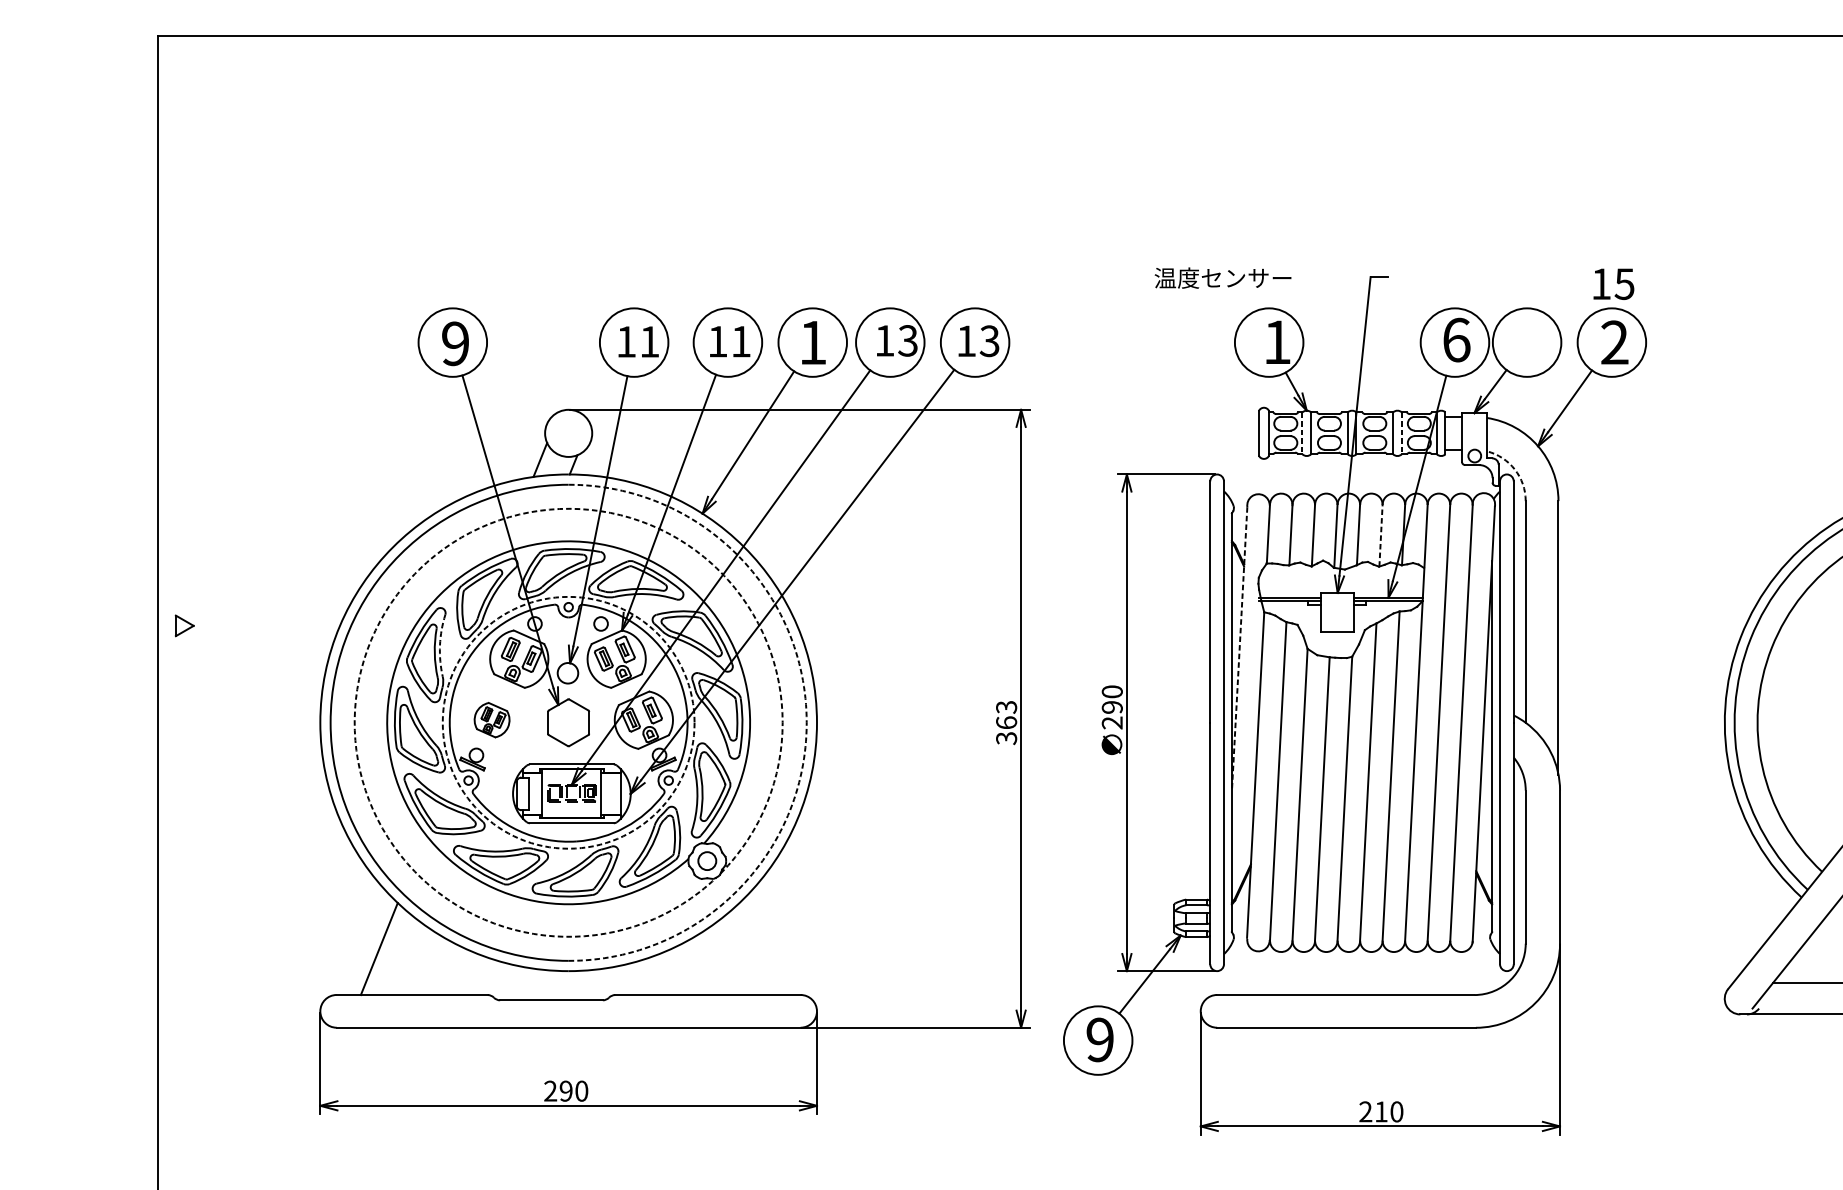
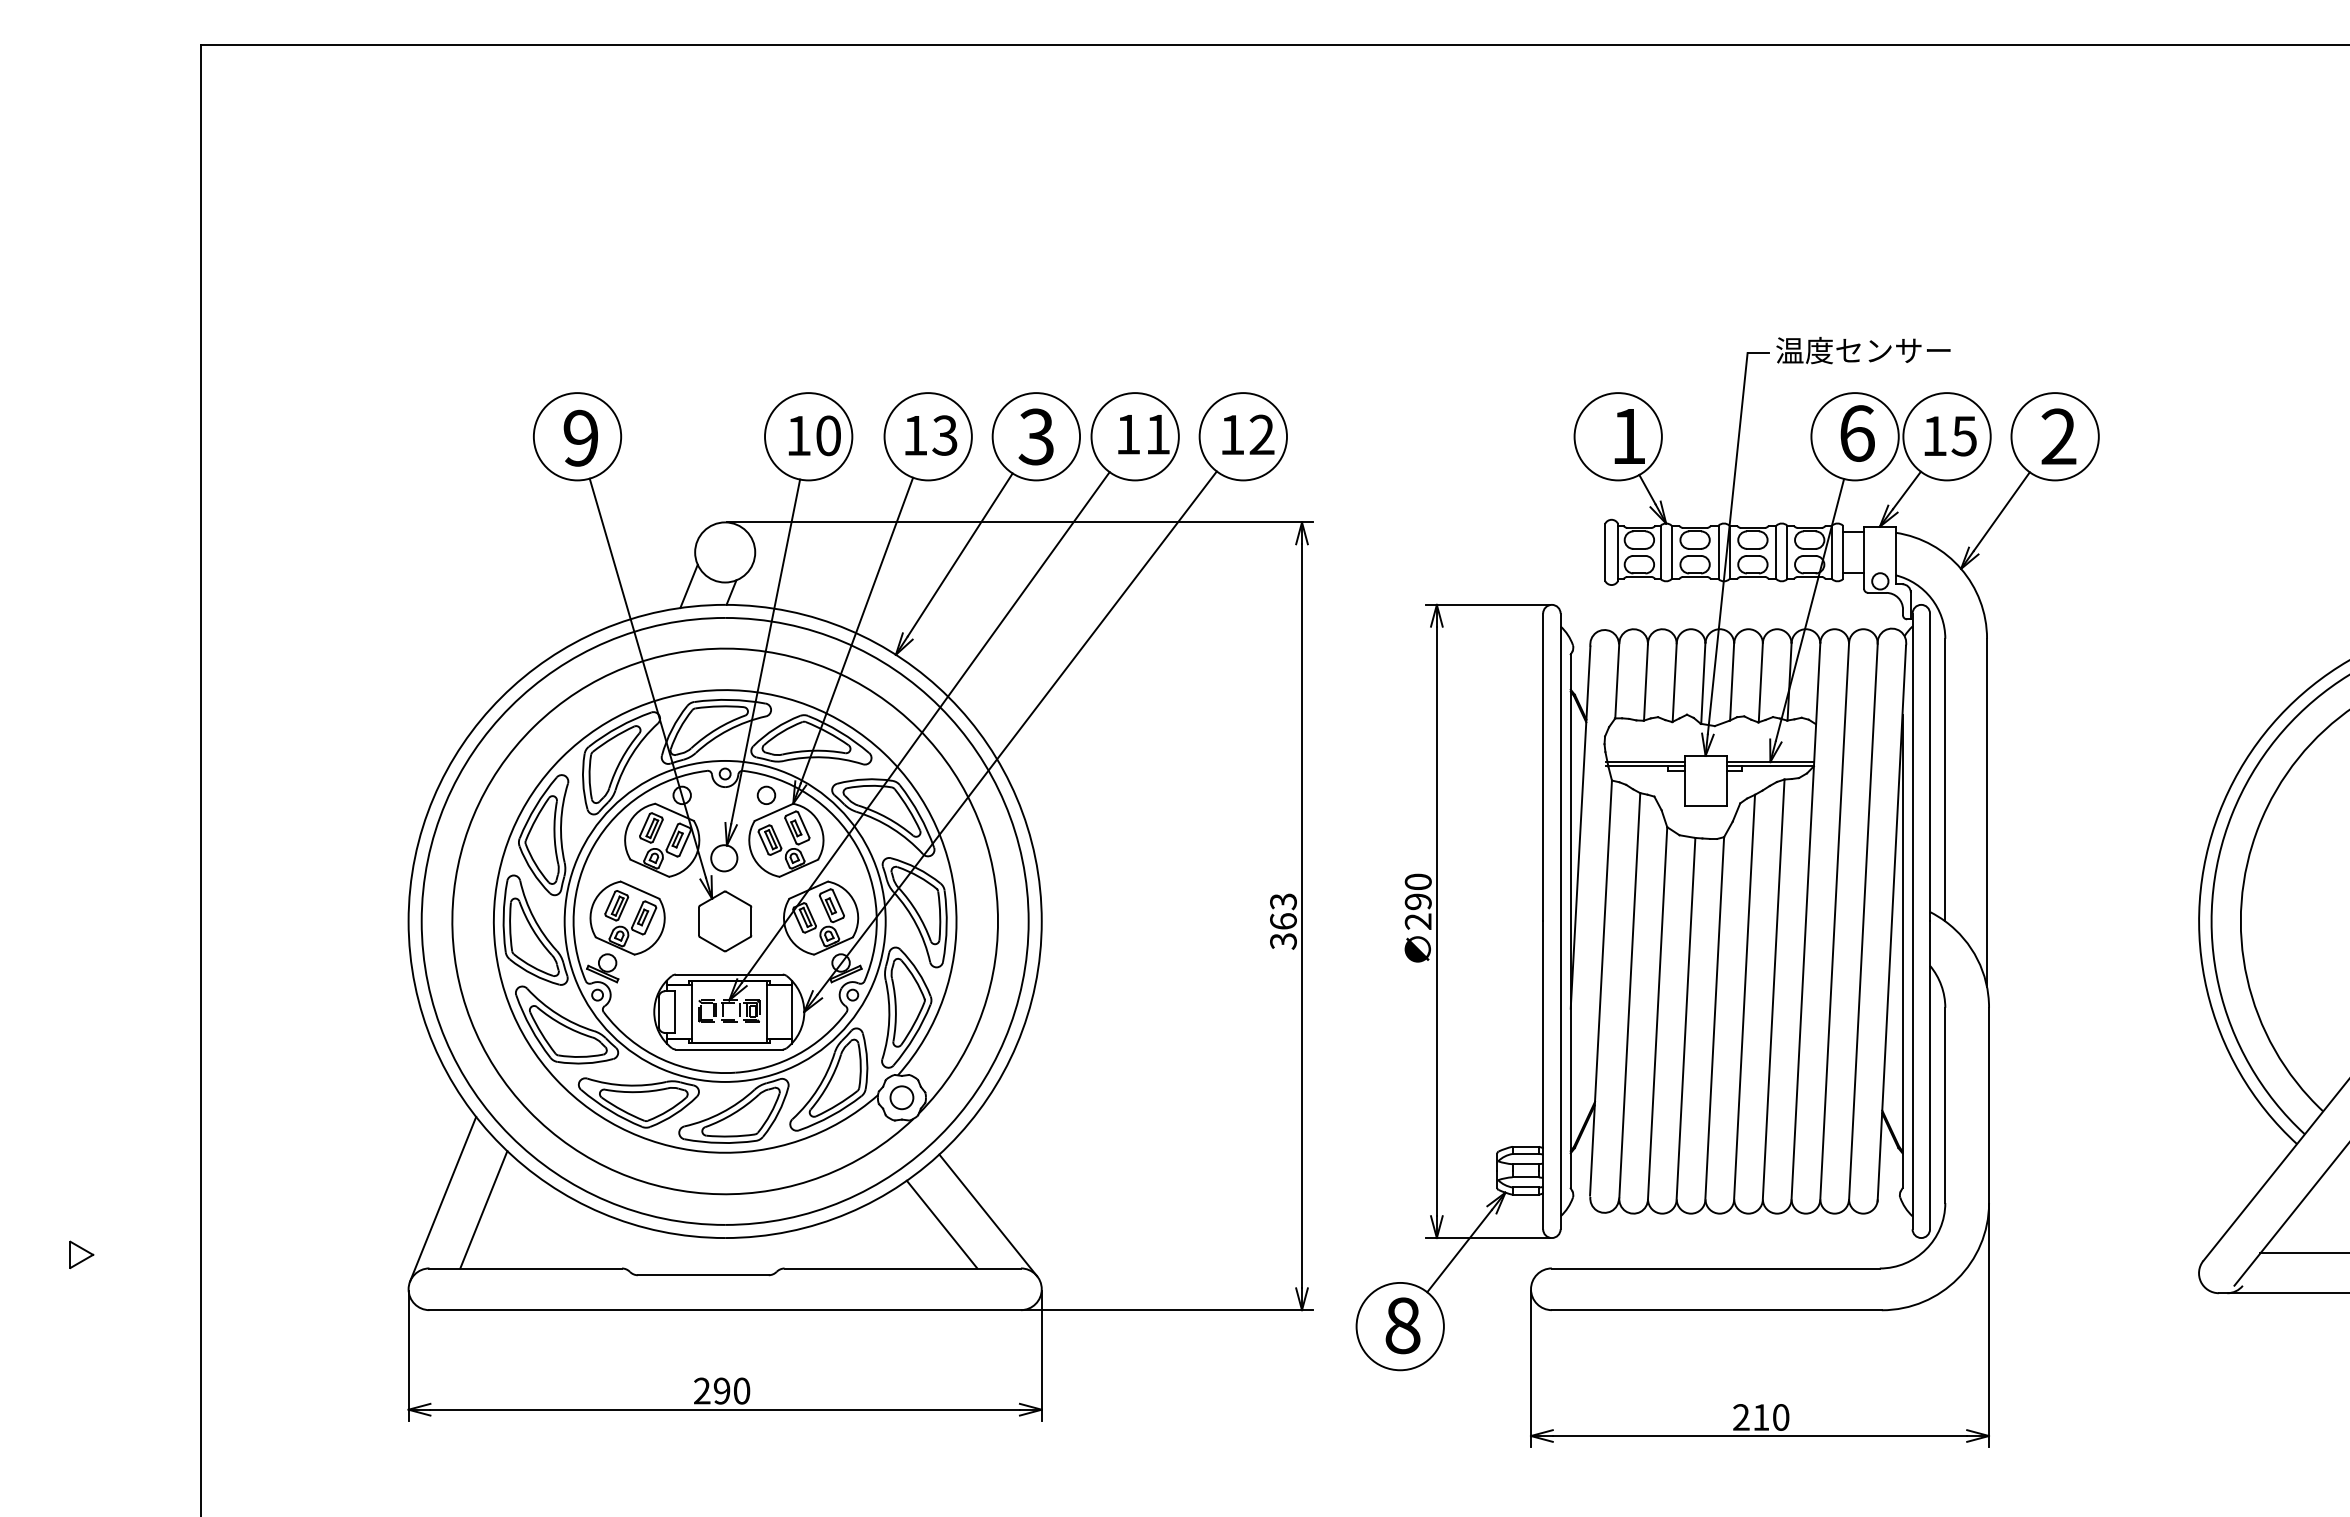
text: (1223, 278) -> (1863, 350), moved
text: (1613, 284) -> (1950, 436), moved
text: (907, 340) -> (1157, 434), 13 -> 11
text: (989, 340) -> (1261, 434), 13 -> 12
text: (649, 341) -> (828, 435), 11 -> 10
text: (740, 341) -> (944, 435), 11 -> 13
text: (812, 342) -> (1035, 436), 1 -> 3
line: (1302, 433) -> (1660, 552), dashed -> solid
line: (1401, 433) -> (1787, 552), dashed -> solid
arc: (1514, 469) -> (1931, 598), dashed -> solid
line: (1380, 535) -> (1760, 682), dashed -> solid
arc: (419, 569) -> (534, 726), dashed -> solid
part: (184, 625) -> (81, 1254), moved
arc: (440, 645) -> (561, 822), dashed -> solid
line: (1239, 649) -> (1580, 828), dashed -> solid
part: (492, 719) -> (627, 917), size x1.67
circle: (568, 722) -> (724, 920), dashed -> solid
arc: (806, 722) -> (1028, 921), dashed -> solid
line: (347, 940) -> (443, 1198), added
line: (775, 953) -> (988, 1215), added
line: (738, 960) -> (941, 1224), added
text: (1099, 1039) -> (1402, 1325), 9 -> 8

